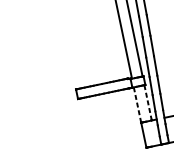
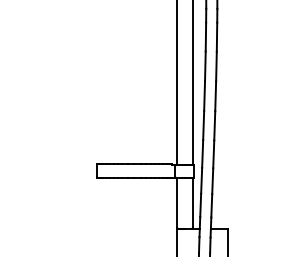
line: (148, 103) -> (192, 203), dashed -> solid
line: (137, 105) -> (177, 203), dashed -> solid

